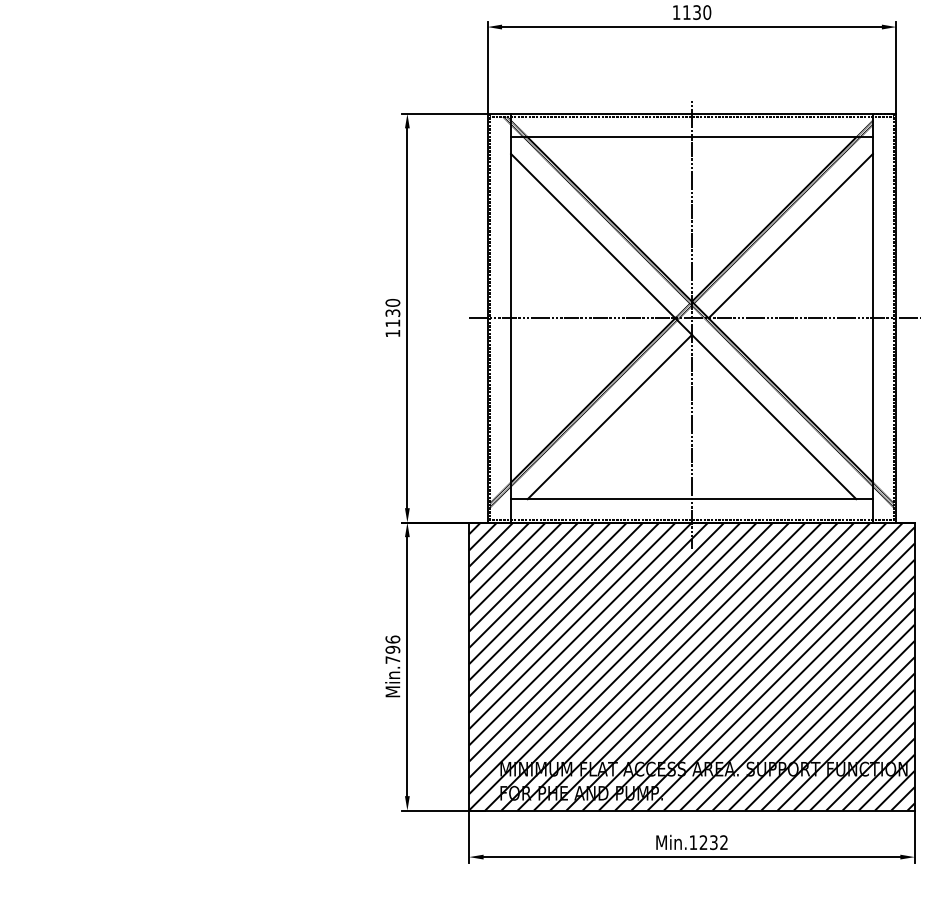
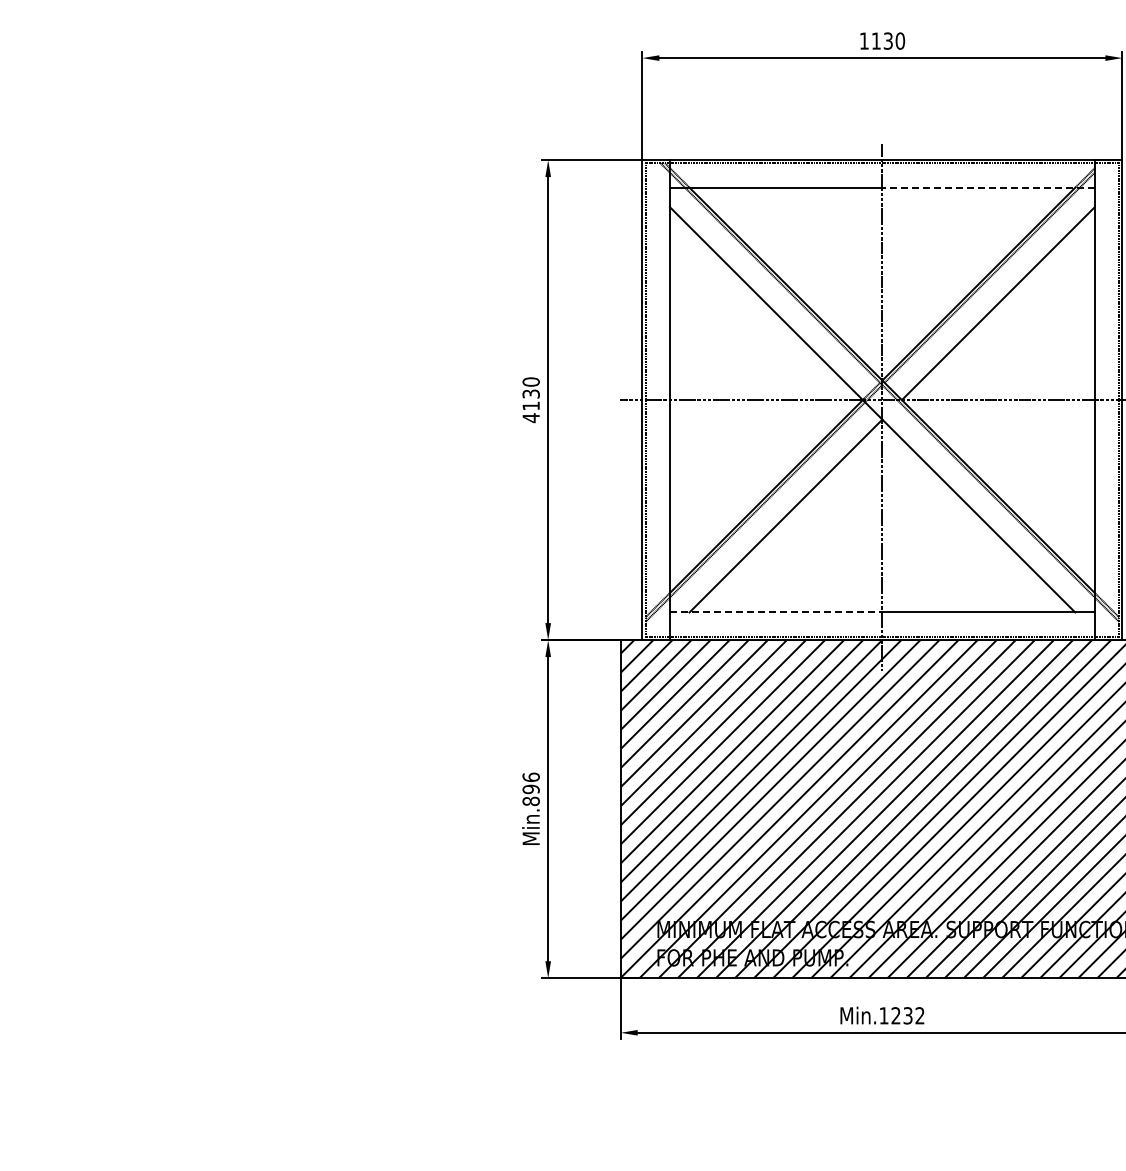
line: (782, 137) -> (988, 187), solid -> dashed
text: (392, 333) -> (530, 418), 1130 -> 4130
line: (601, 499) -> (776, 612), solid -> dashed
text: (392, 660) -> (530, 801), Min.796 -> Min.896

